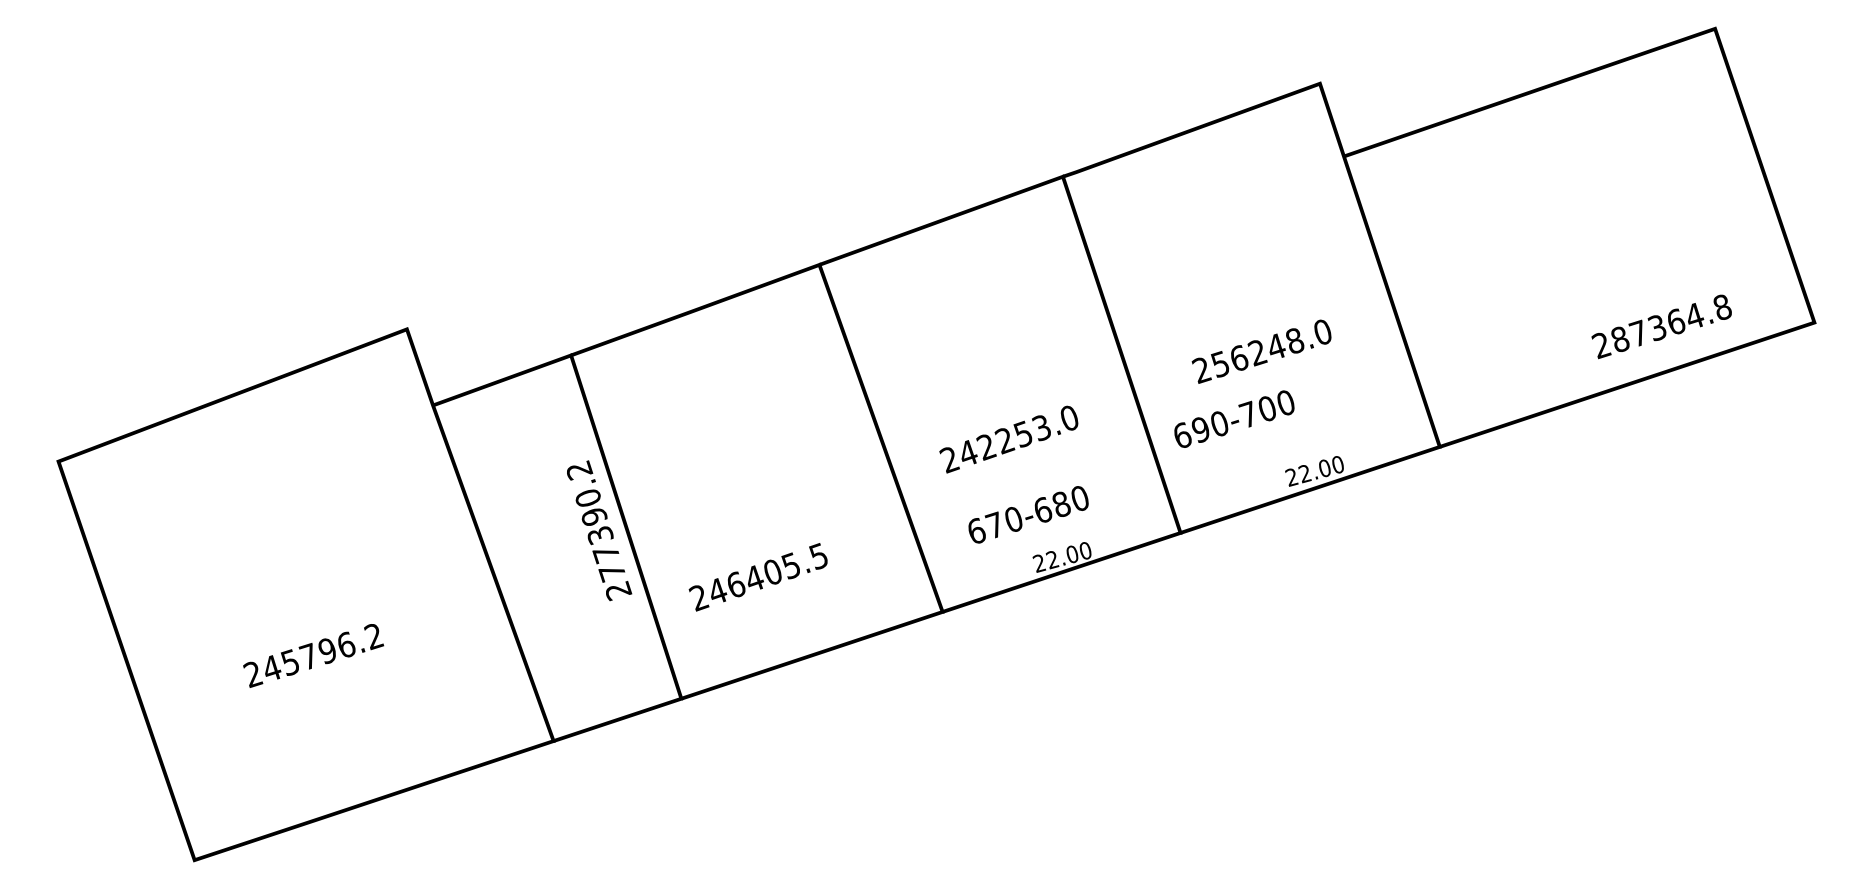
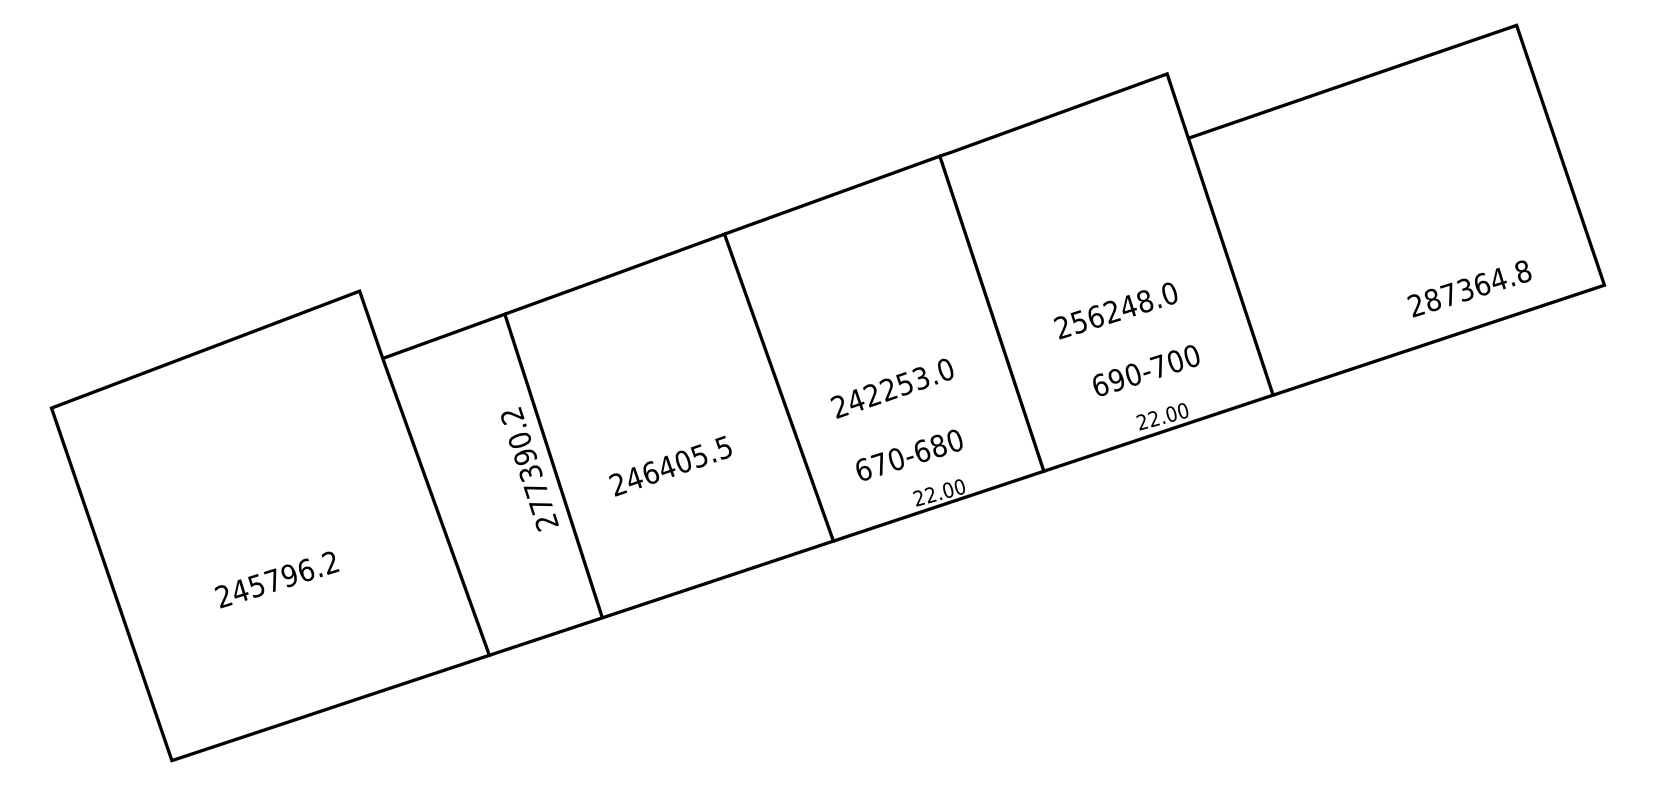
text: (1234, 418) -> (1146, 370), moved
text: (757, 577) -> (669, 466), moved

